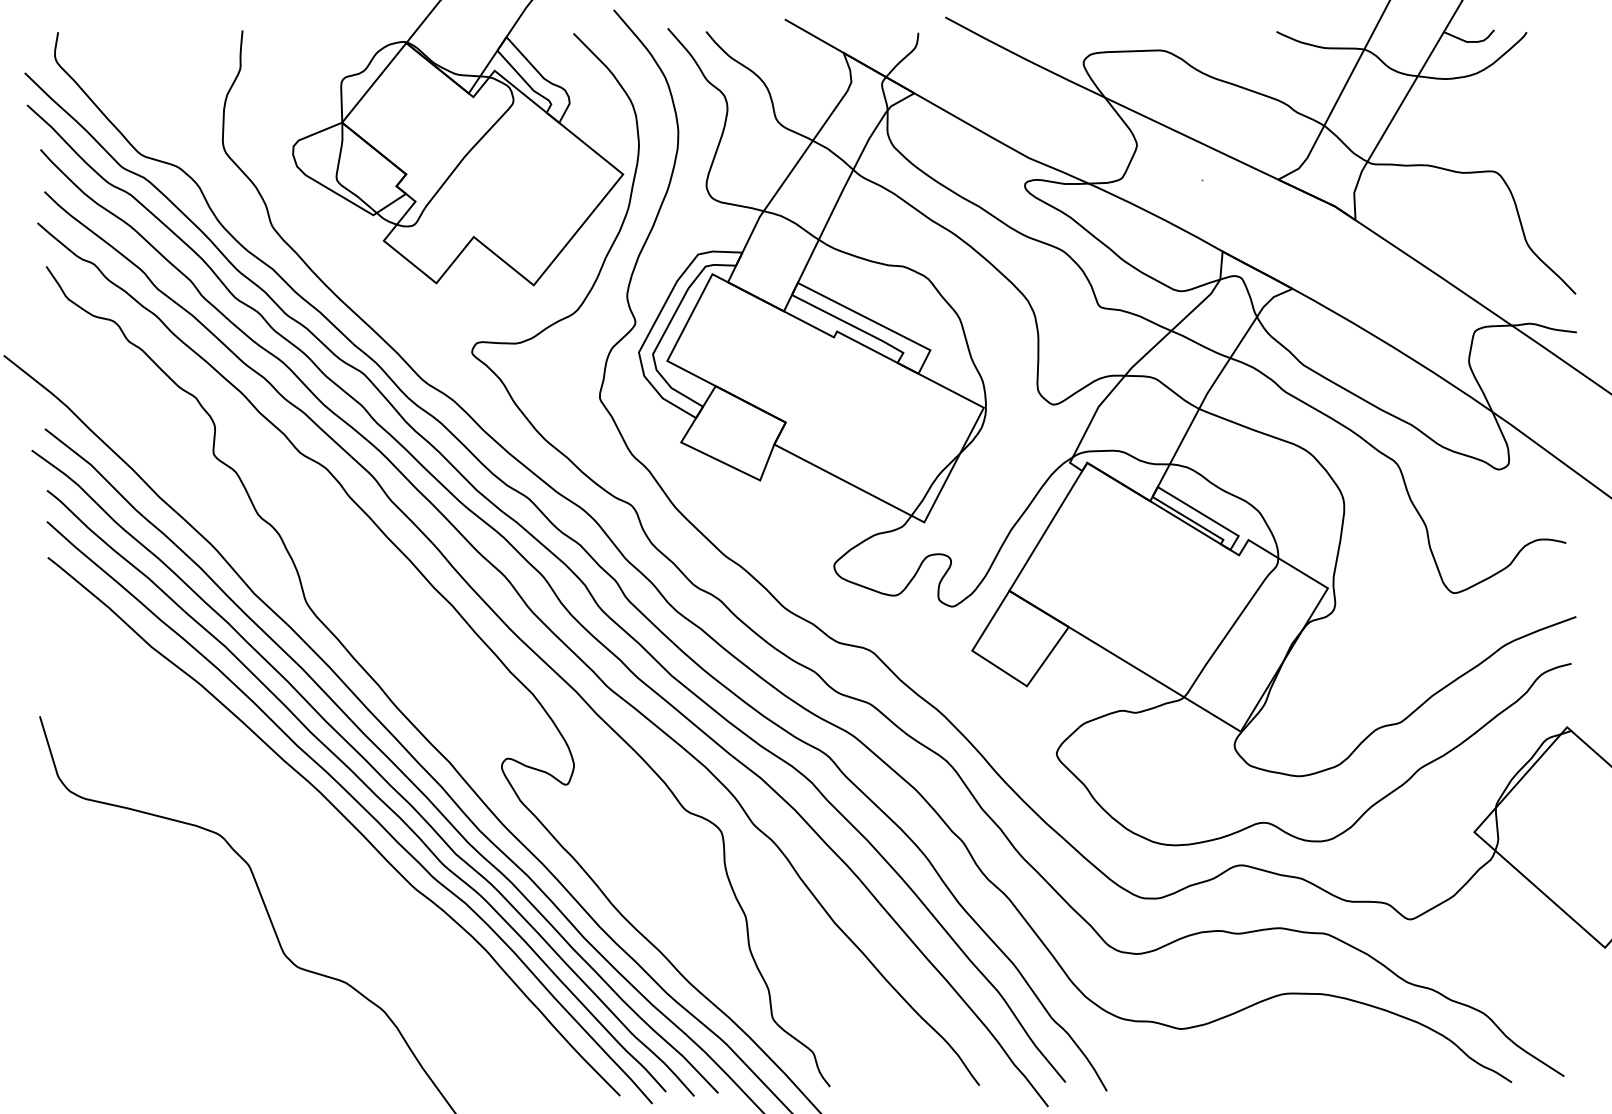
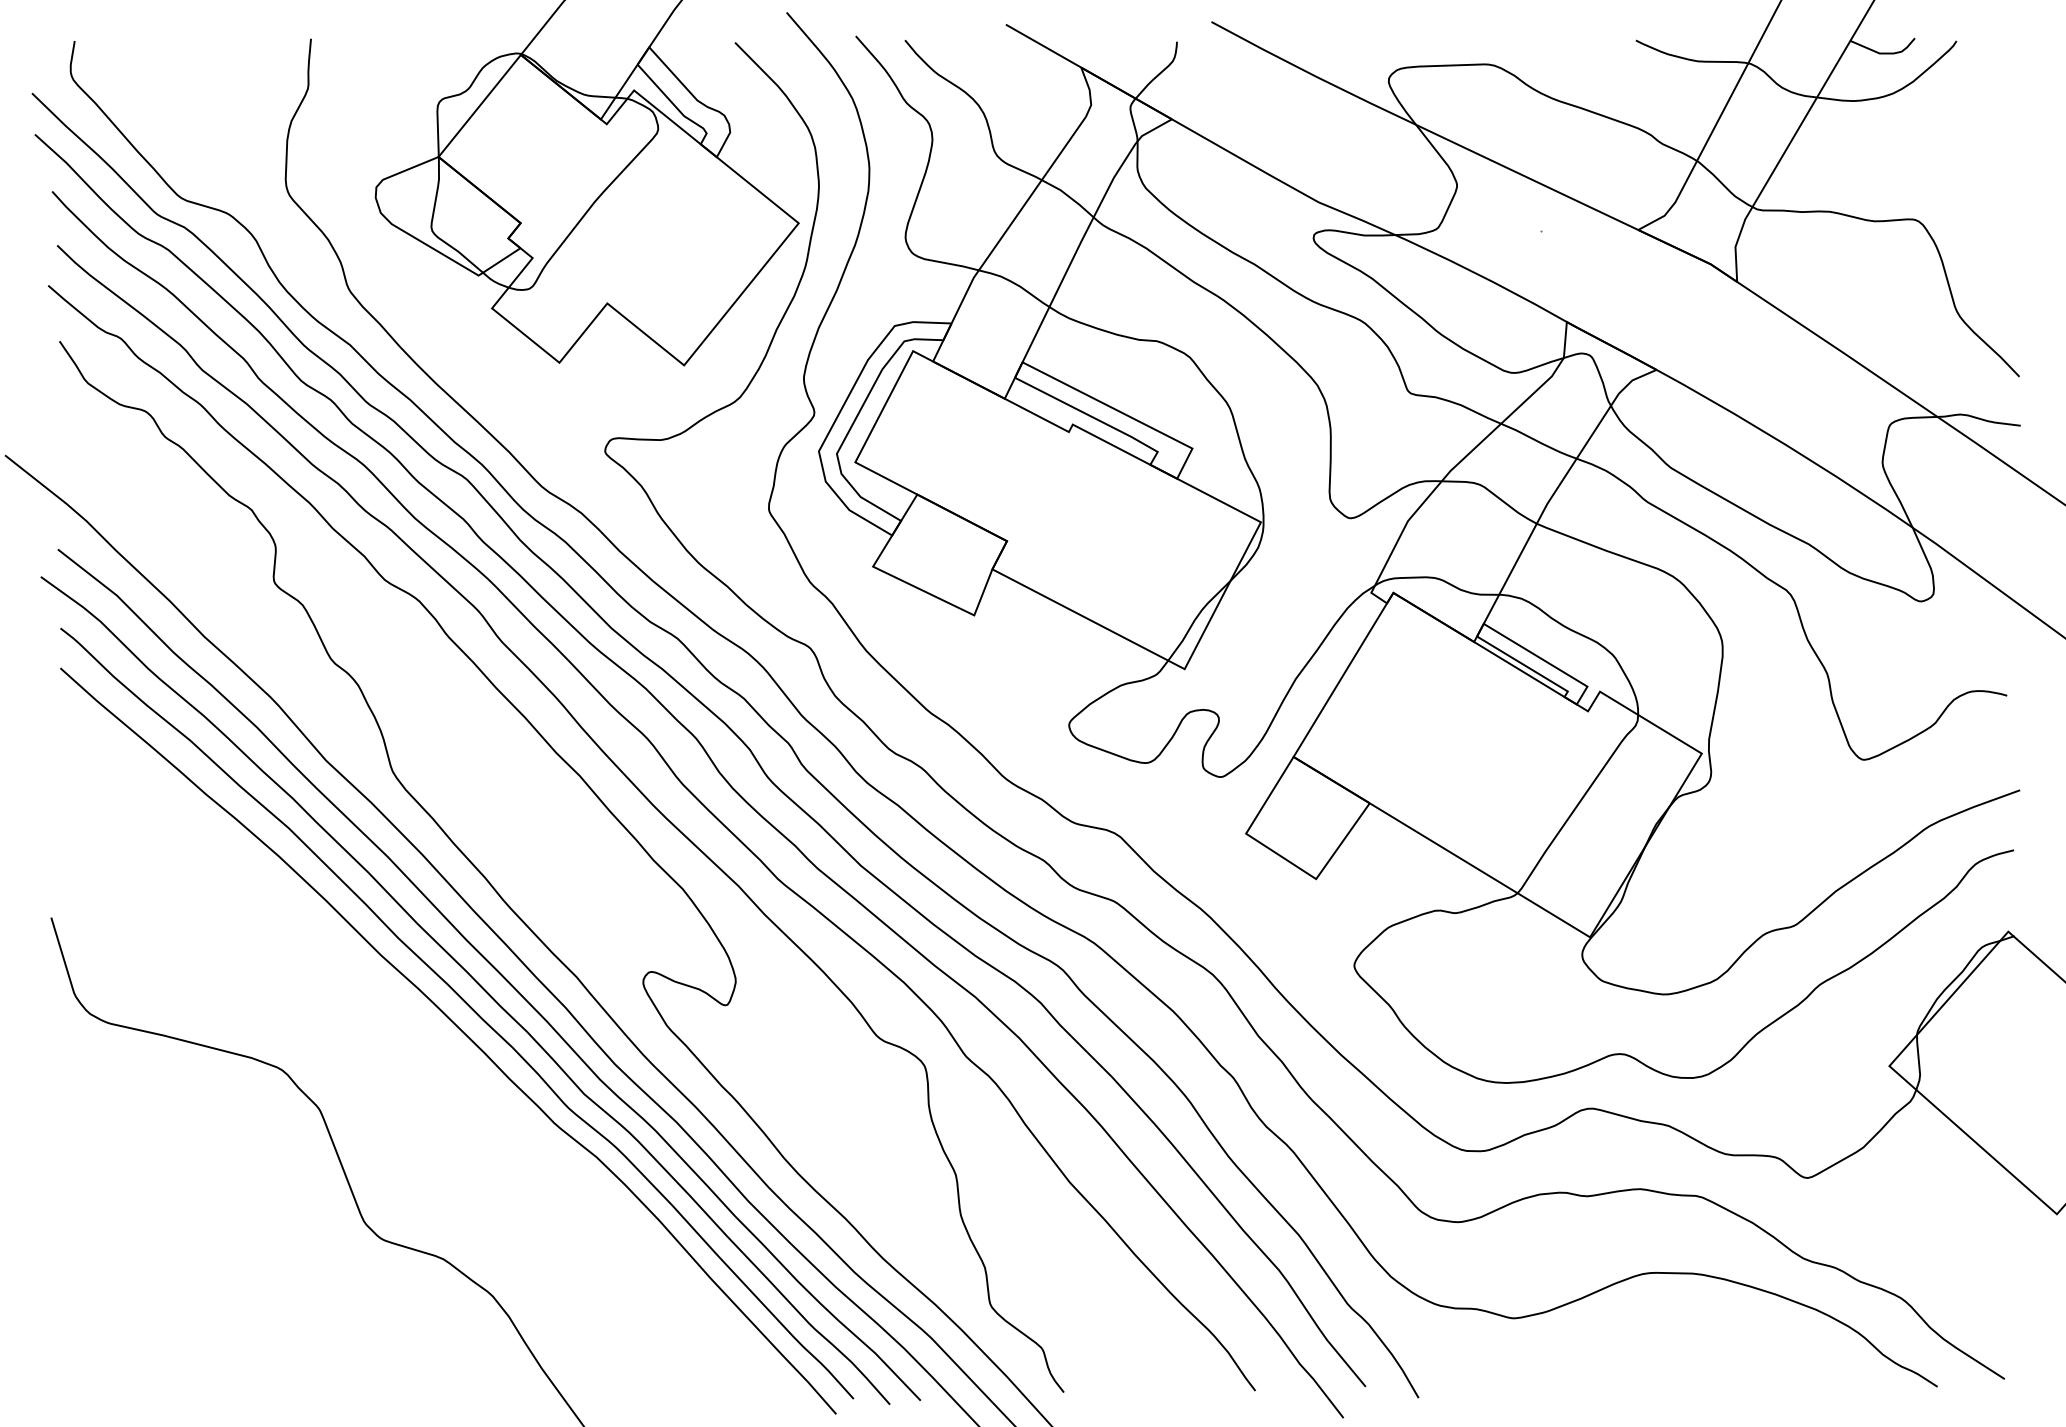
curve: (343, 816) -> (440, 1046), removed

